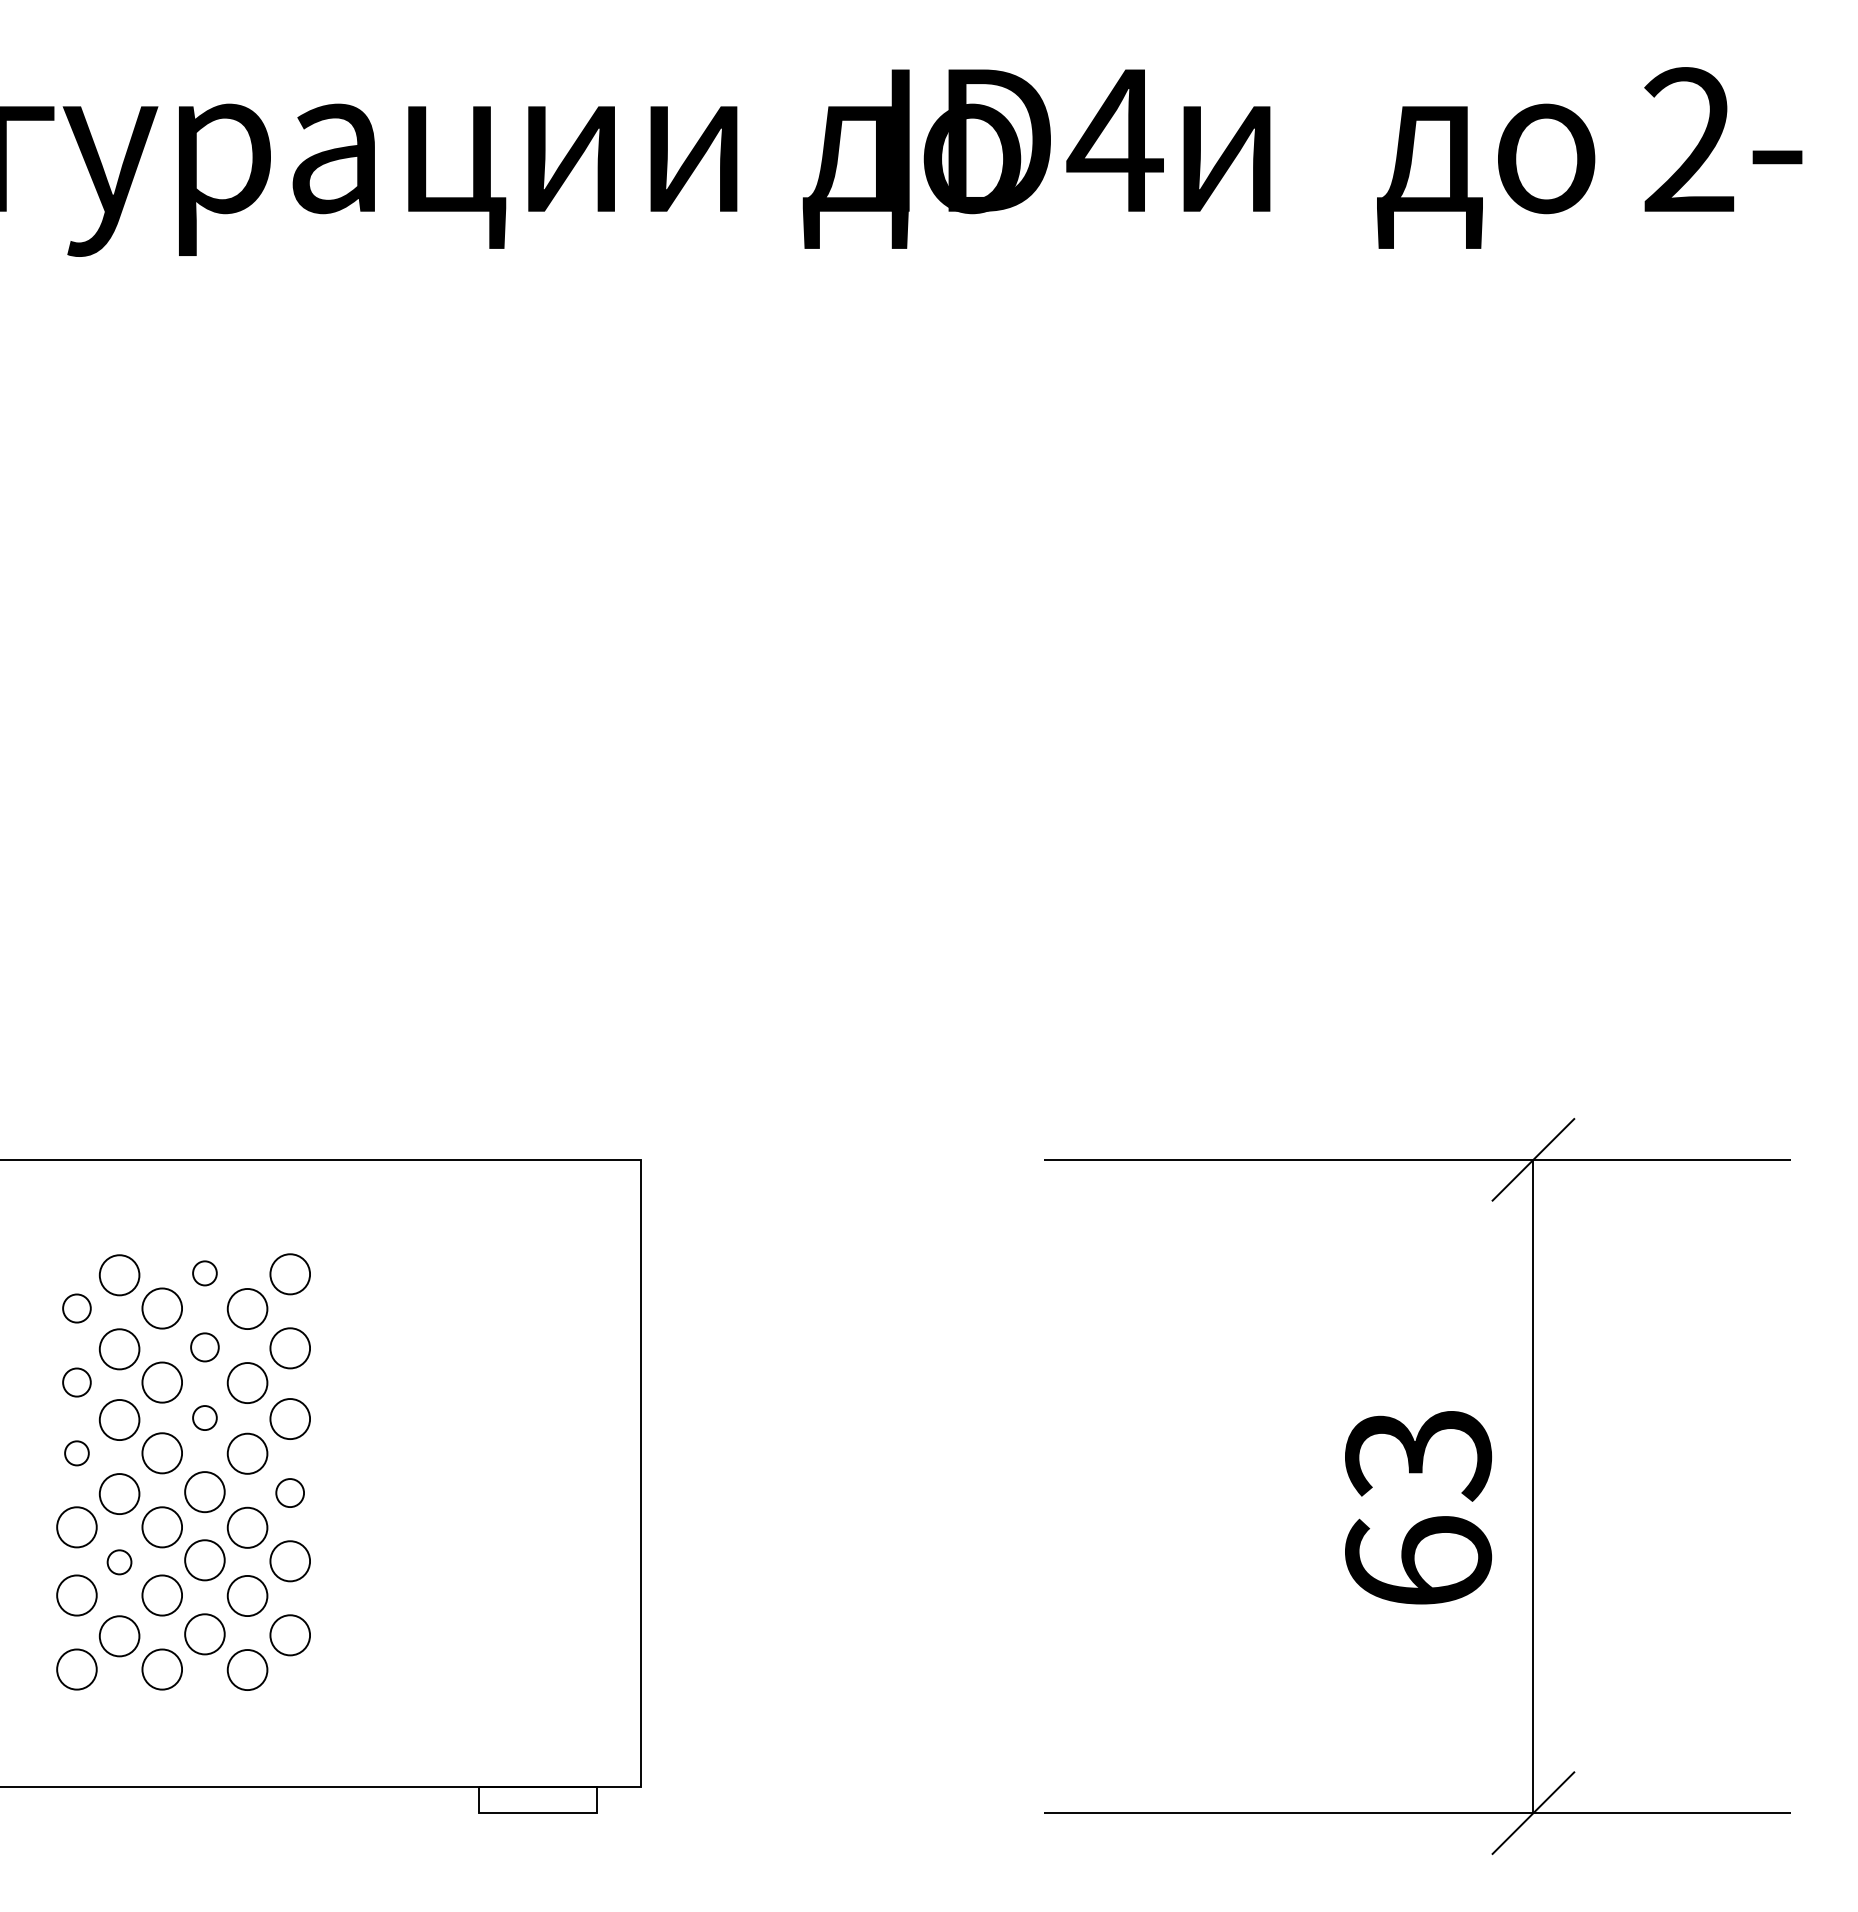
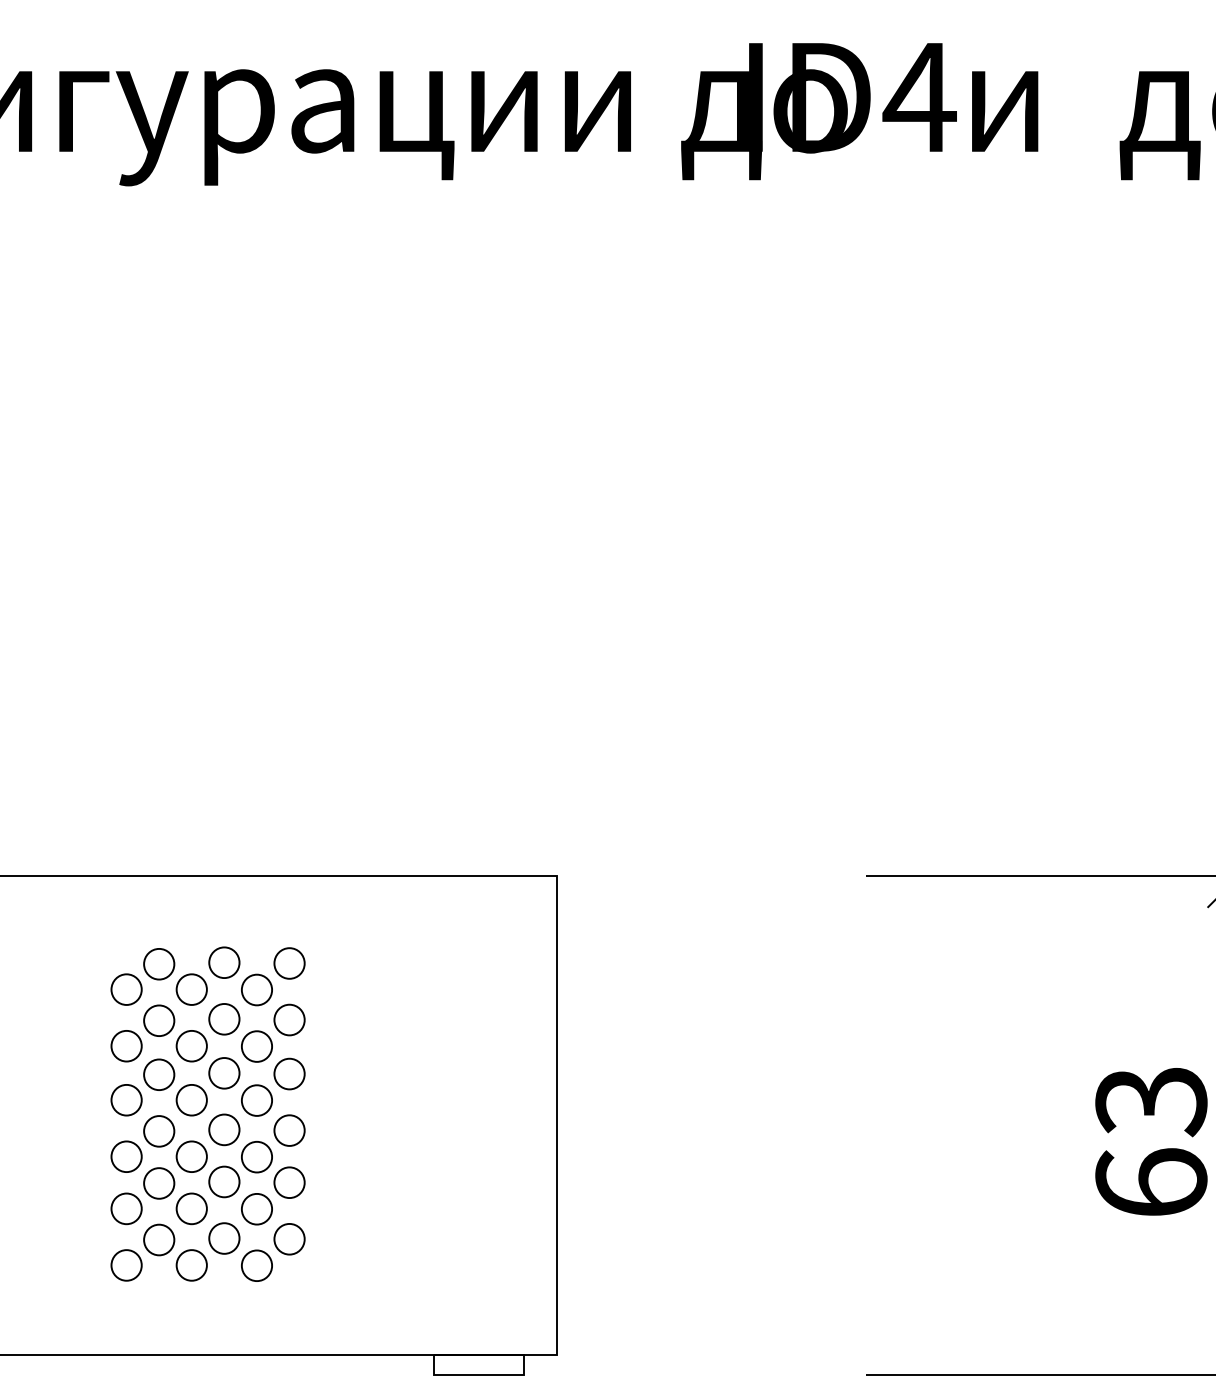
part: (204, 1273) -> (224, 962), size x1.67
part: (76, 1308) -> (126, 989), size x1.43
part: (204, 1347) -> (224, 1019), size x1.43
part: (76, 1382) -> (126, 1046), size x1.43
part: (204, 1417) -> (224, 1072), size x1.67
part: (76, 1453) -> (126, 1100), size x1.67
part: (289, 1492) -> (288, 1130), size x1.43
part: (119, 1562) -> (159, 1183), size x1.67

